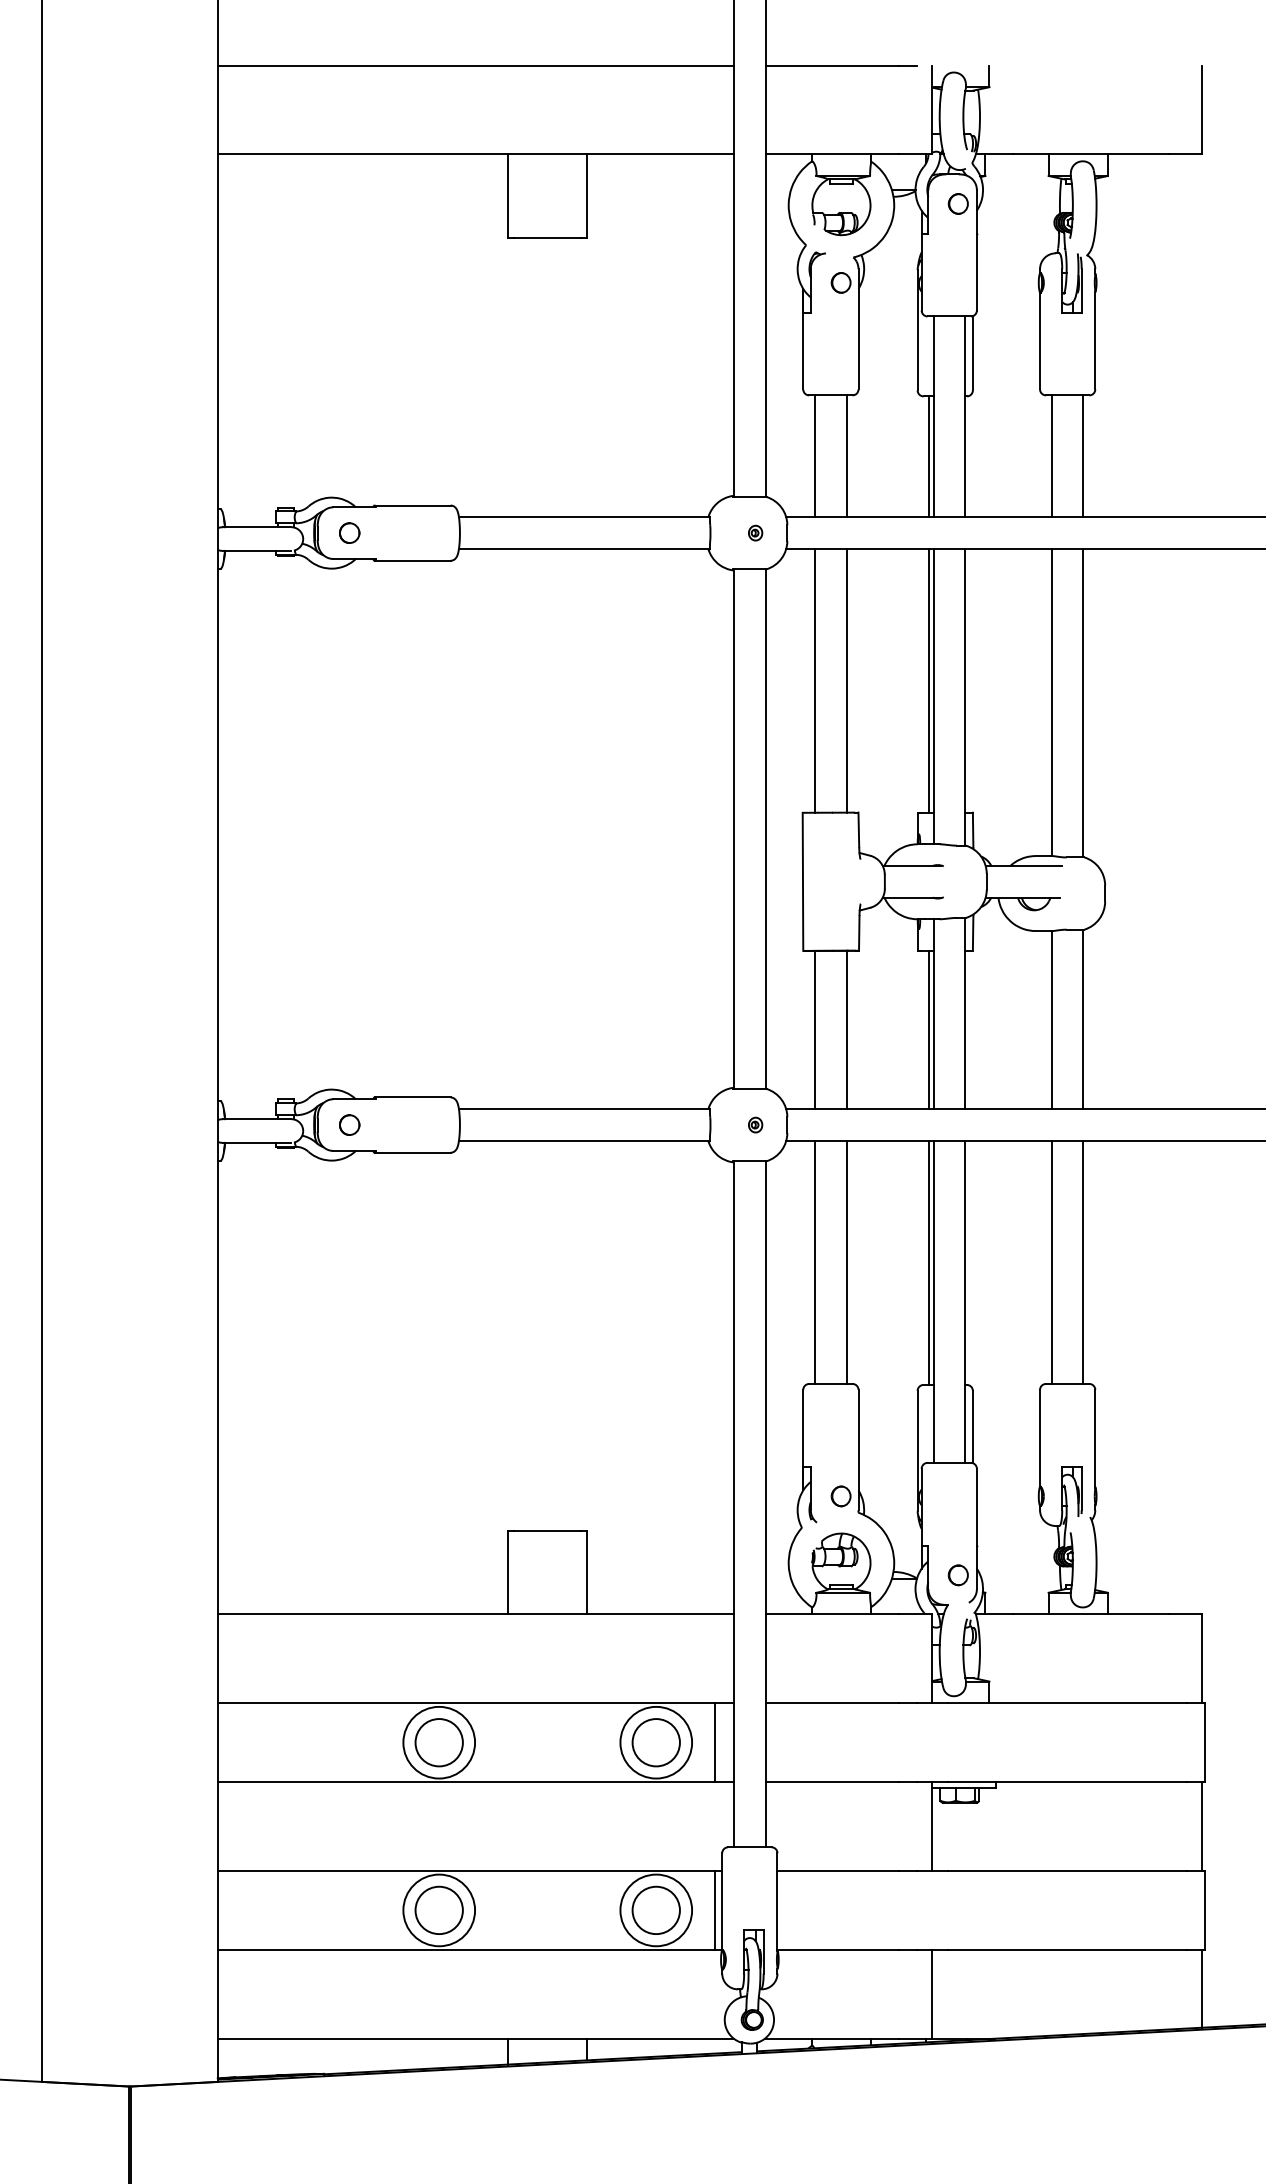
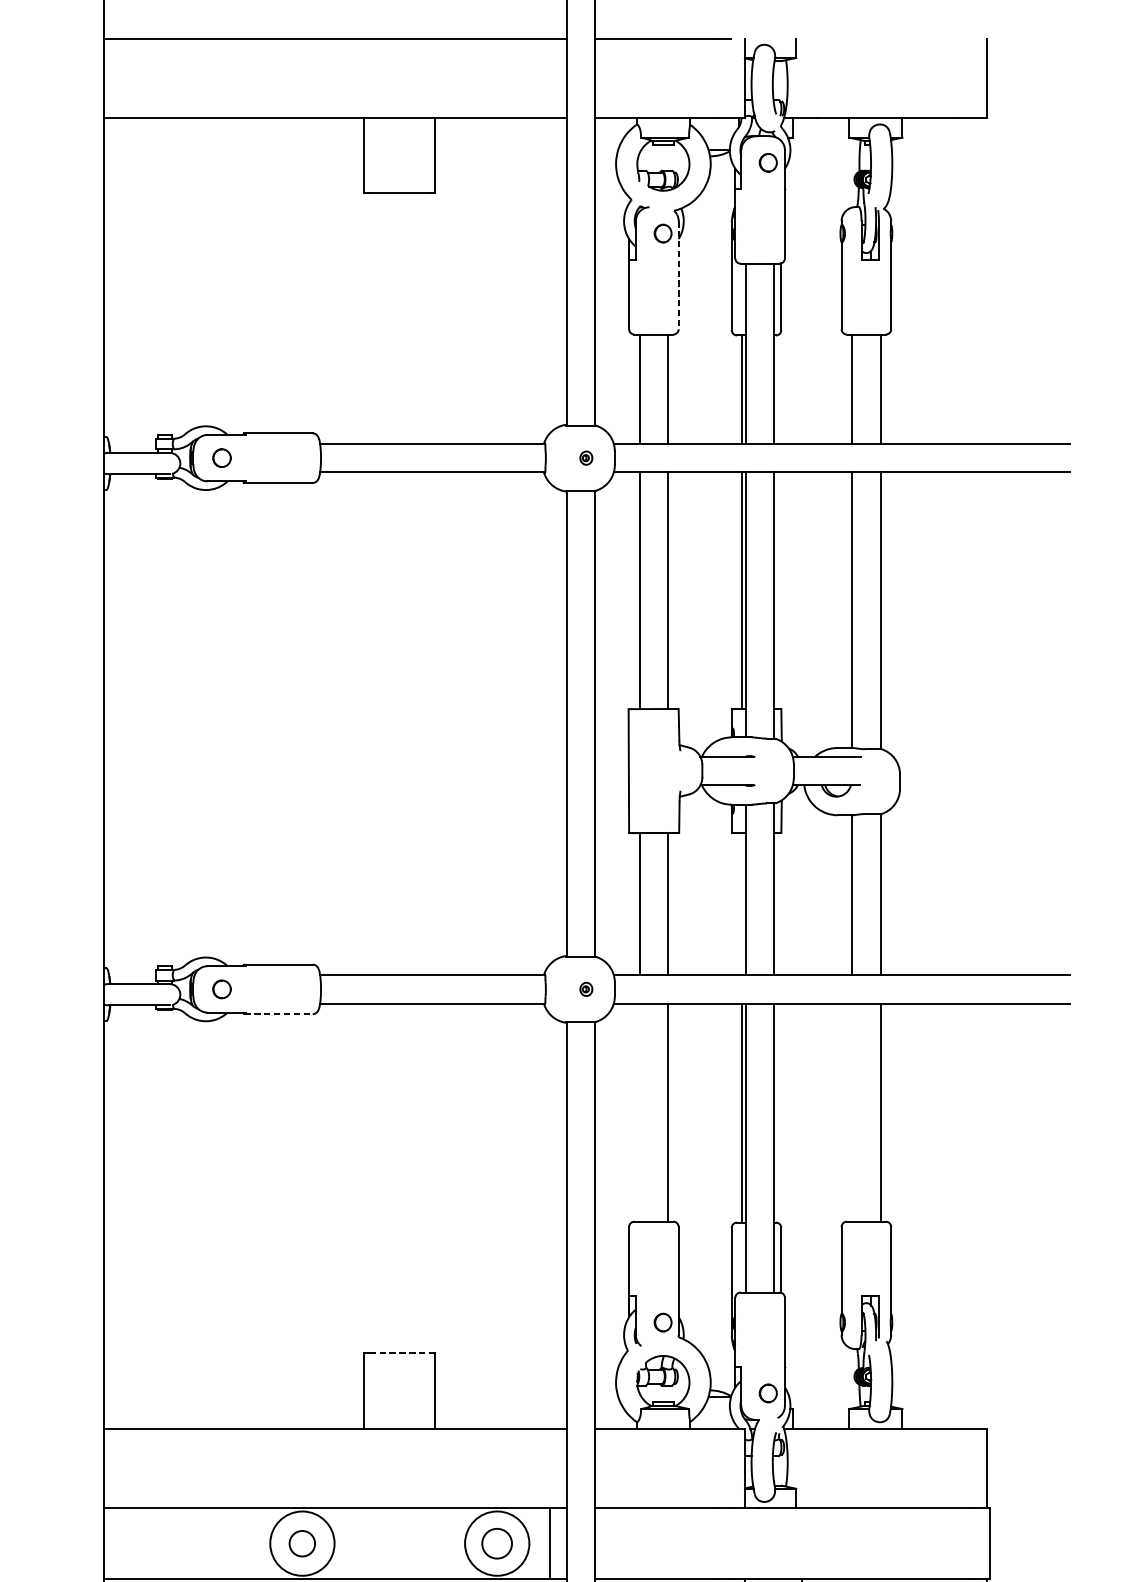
line: (858, 329) -> (678, 275), solid -> dashed
line: (929, 1029) -> (742, 903), removed
line: (413, 1152) -> (279, 1013), solid -> dashed
line: (815, 1261) -> (640, 1111), removed
line: (1051, 1261) -> (851, 1111), removed
line: (547, 1530) -> (399, 1353), solid -> dashed
circle: (438, 1742) -> (301, 1543), size x0.6
circle: (655, 1742) -> (496, 1543), size x0.7

